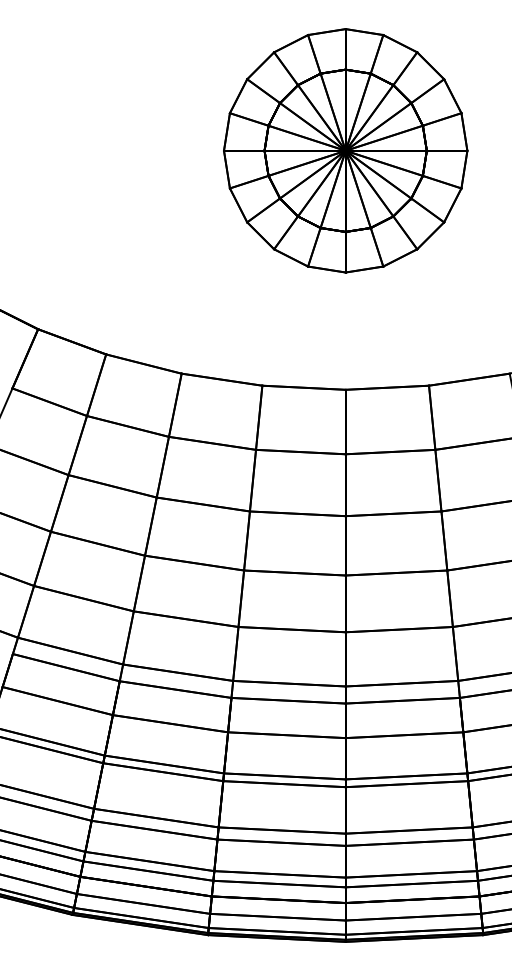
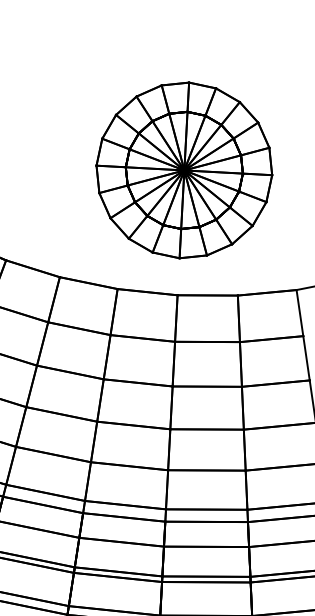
part: (345, 150) -> (184, 170), moved

